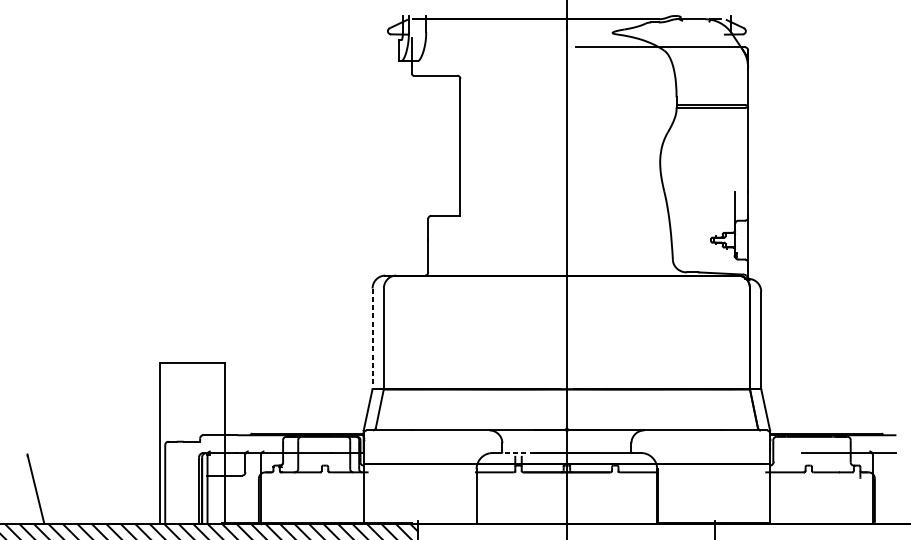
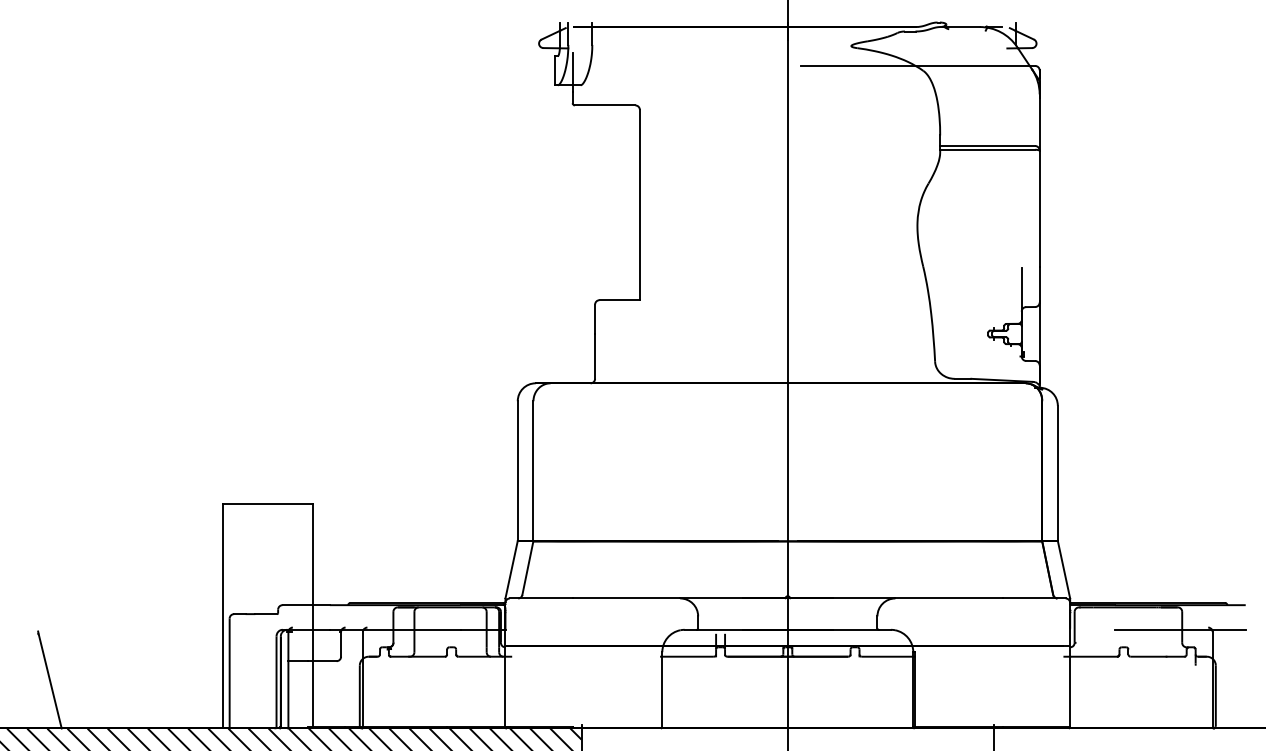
line: (372, 338) -> (517, 470), dashed -> solid
line: (517, 452) -> (719, 629), dashed -> solid

